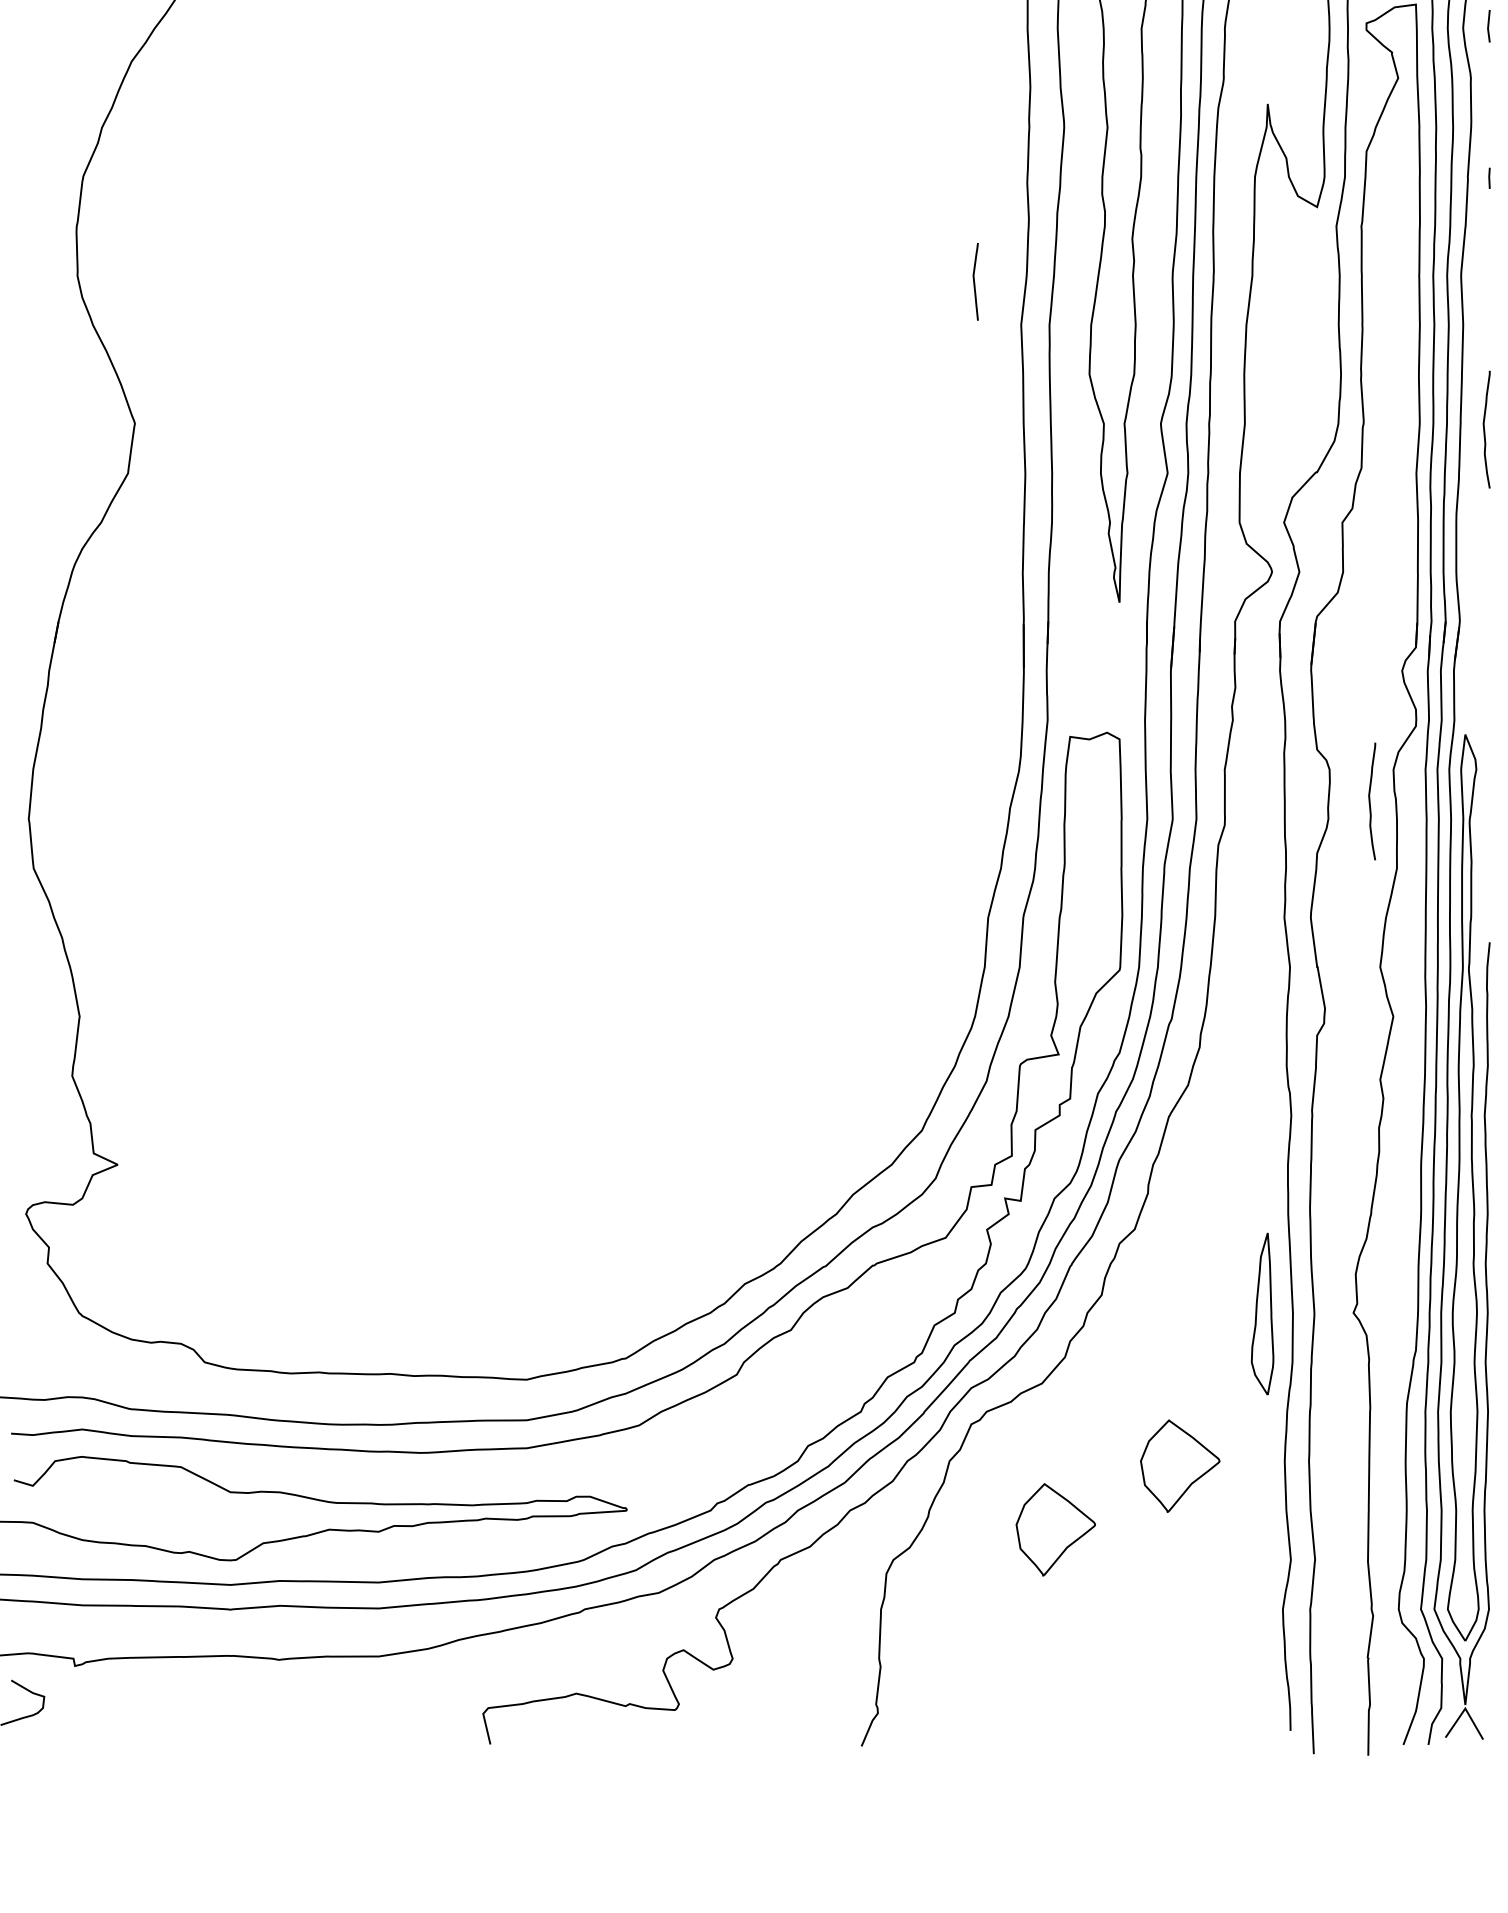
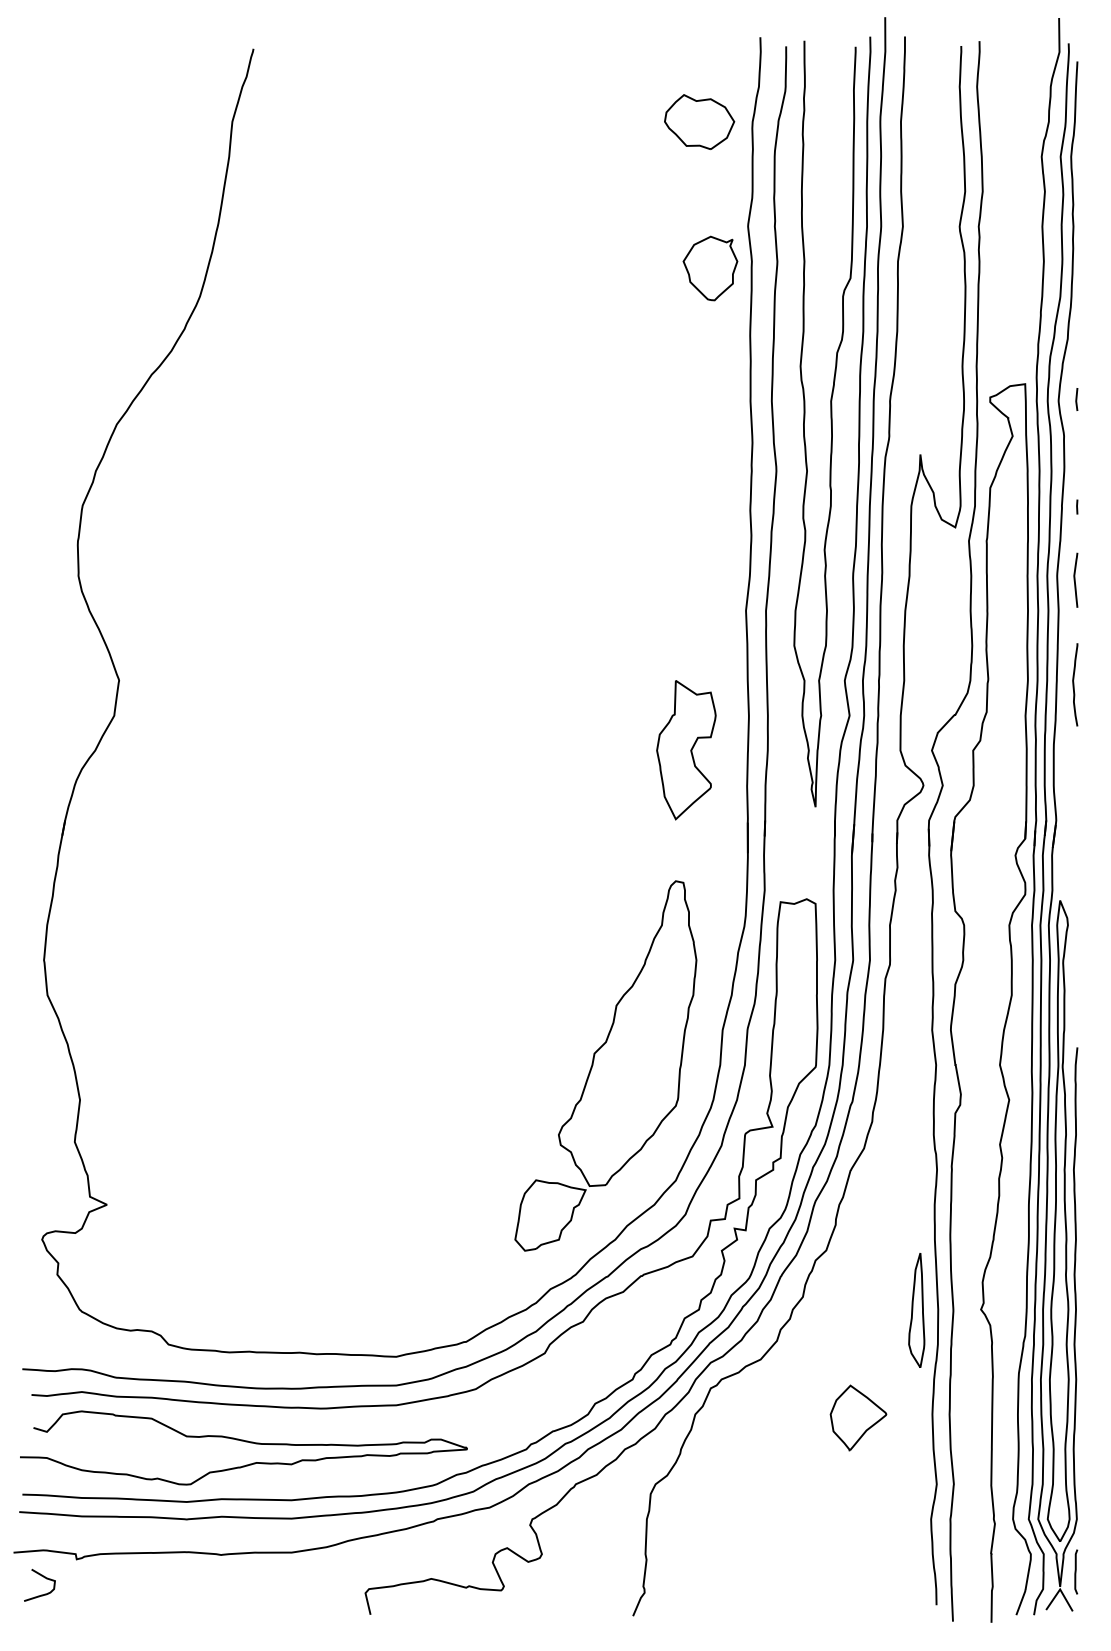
curve: (975, 280) -> (1075, 579), moved
part: (937, 522) -> (686, 750), added
curve: (1371, 801) -> (993, 947), removed
part: (822, 967) -> (605, 1065), added
part: (1055, 1529) -> (770, 1462), removed
curve: (1488, 1683) -> (1076, 1571), added

